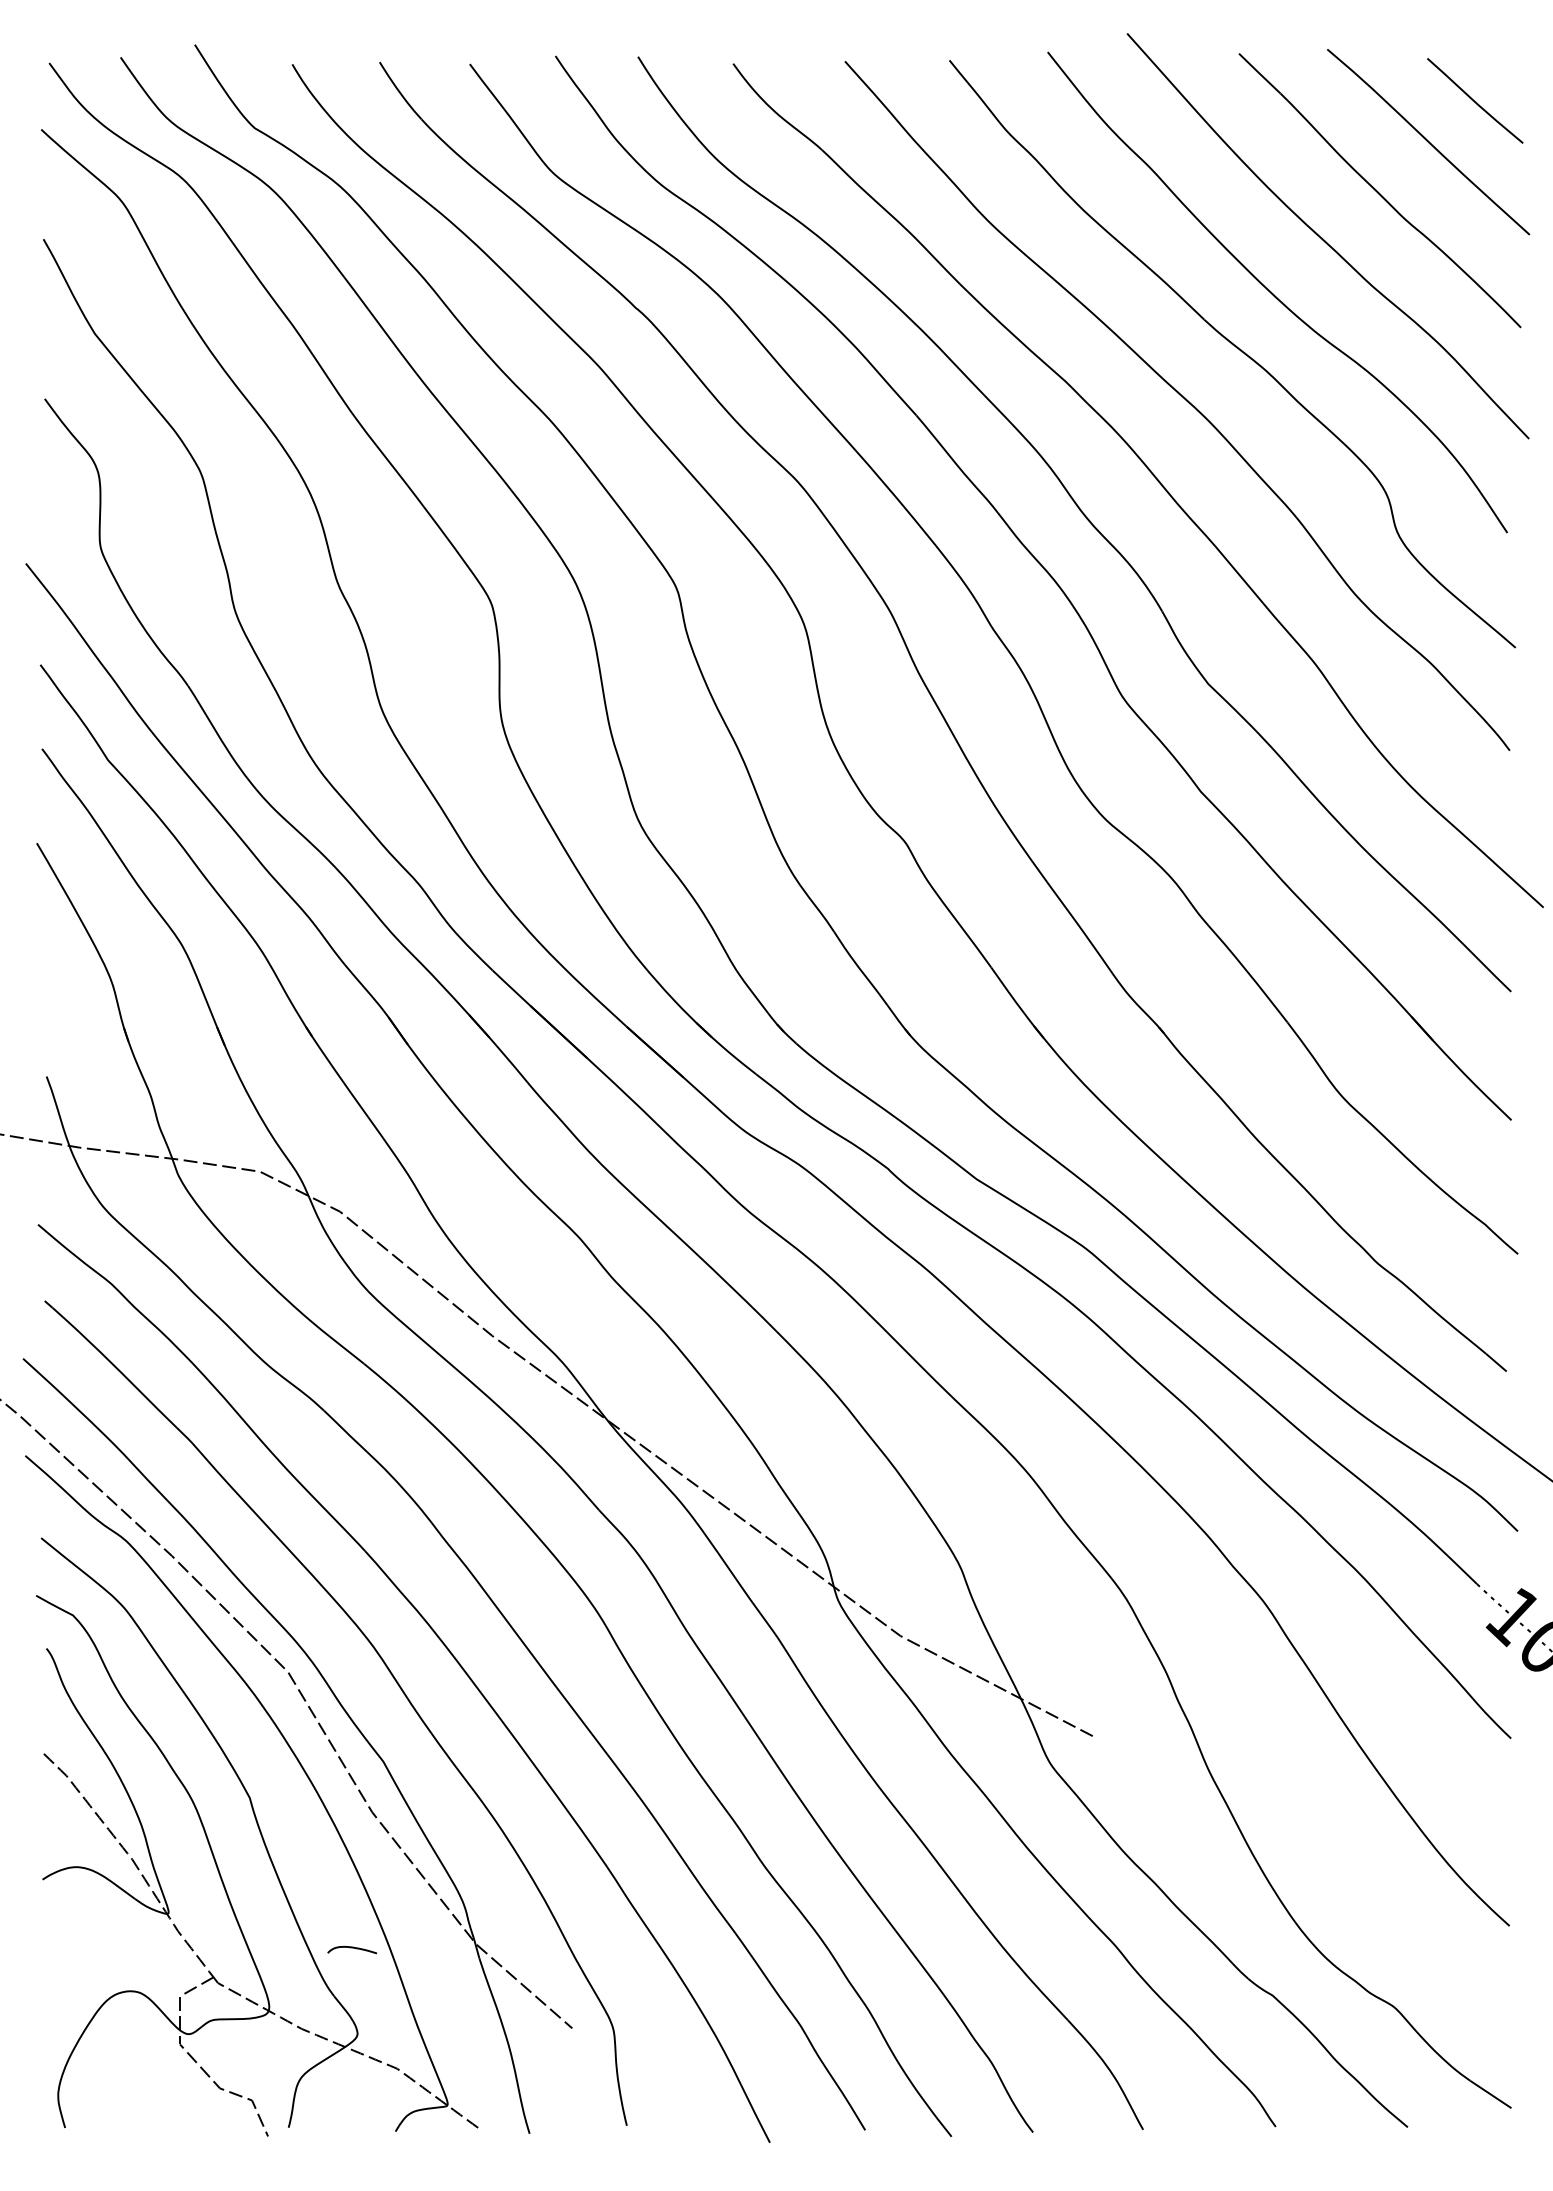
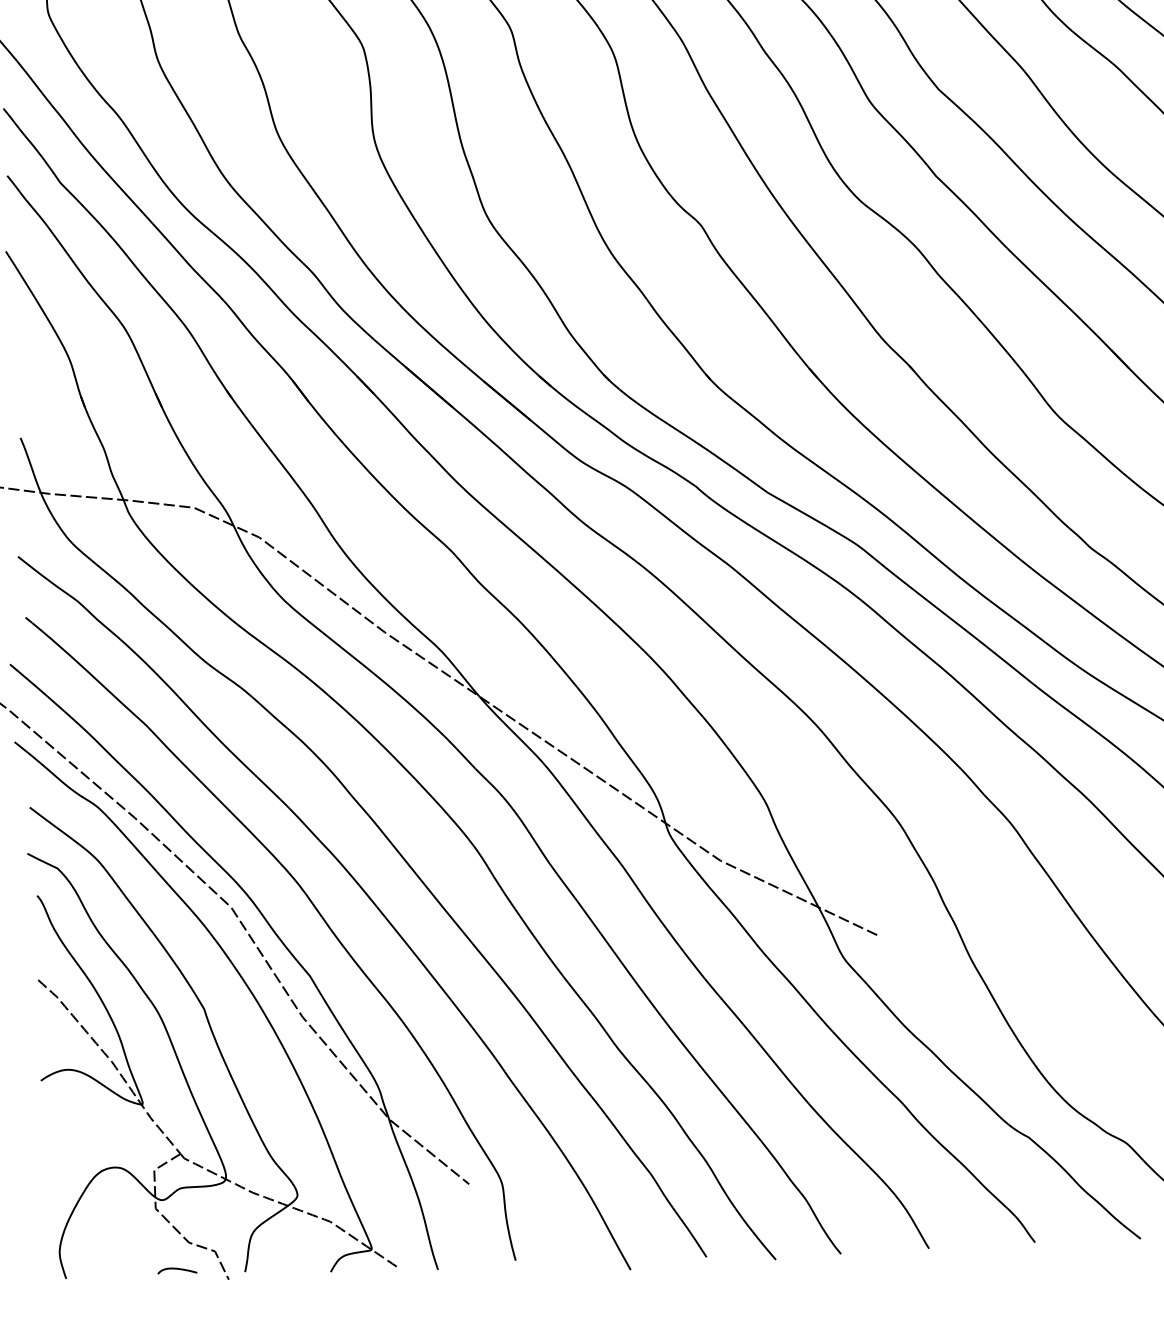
curve: (352, 1948) -> (177, 1269), moved

